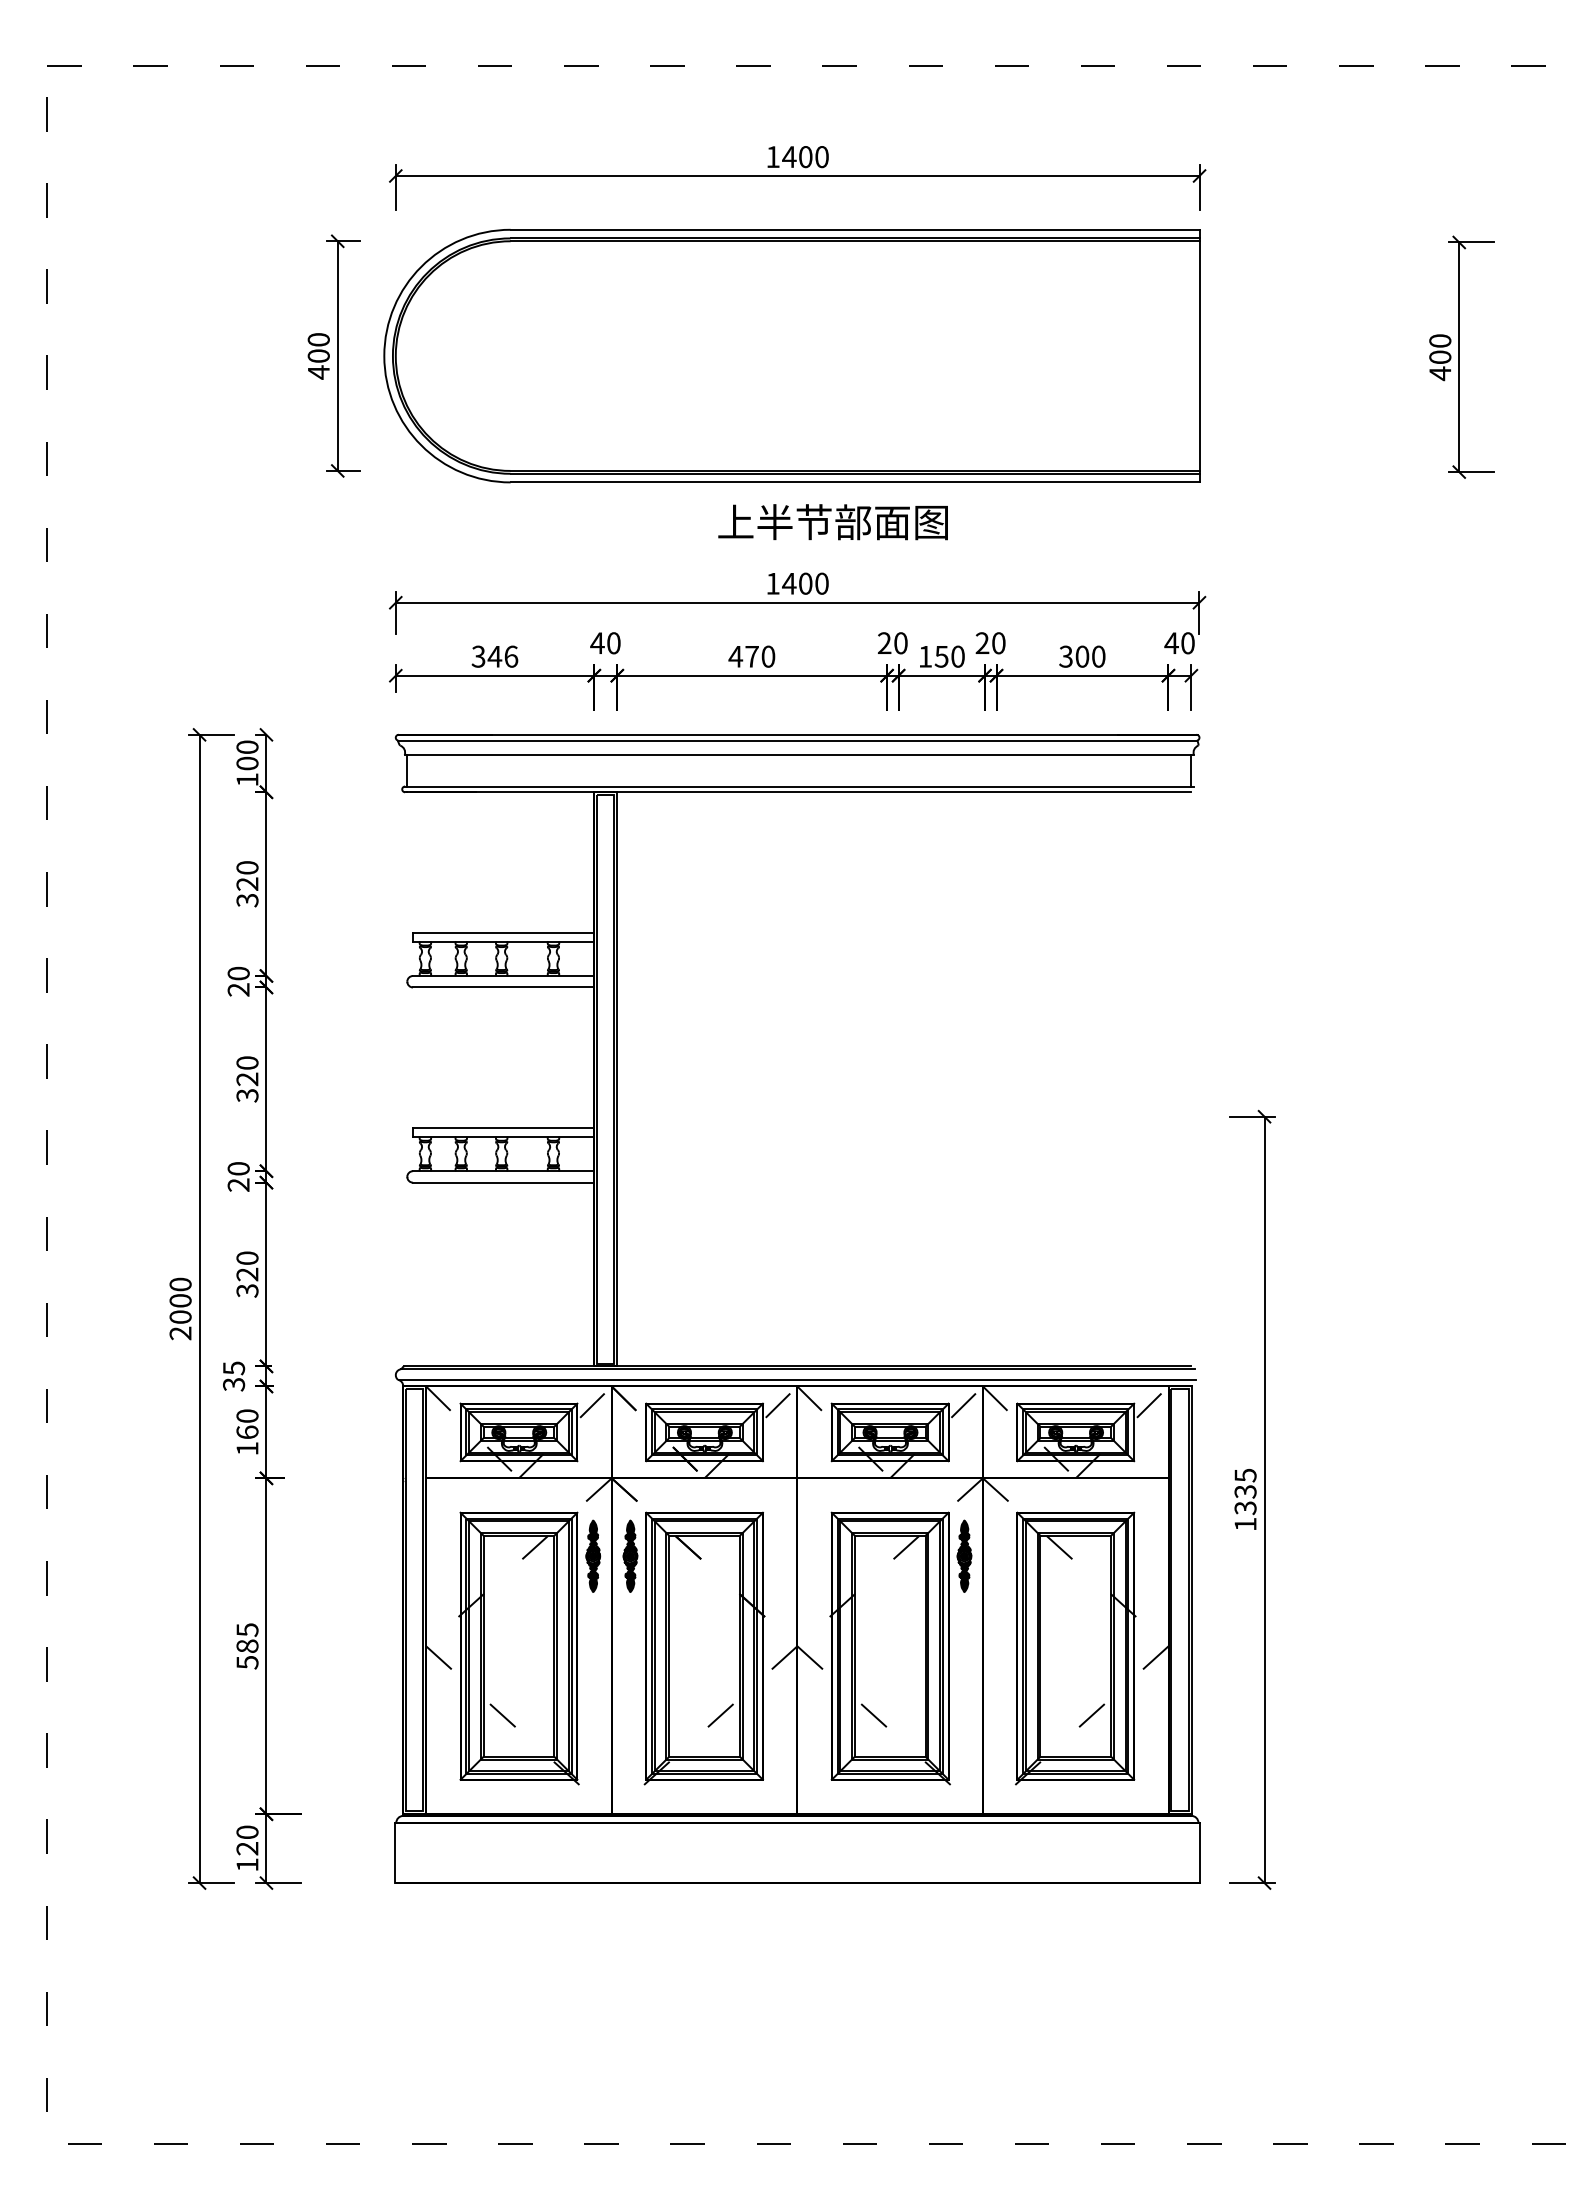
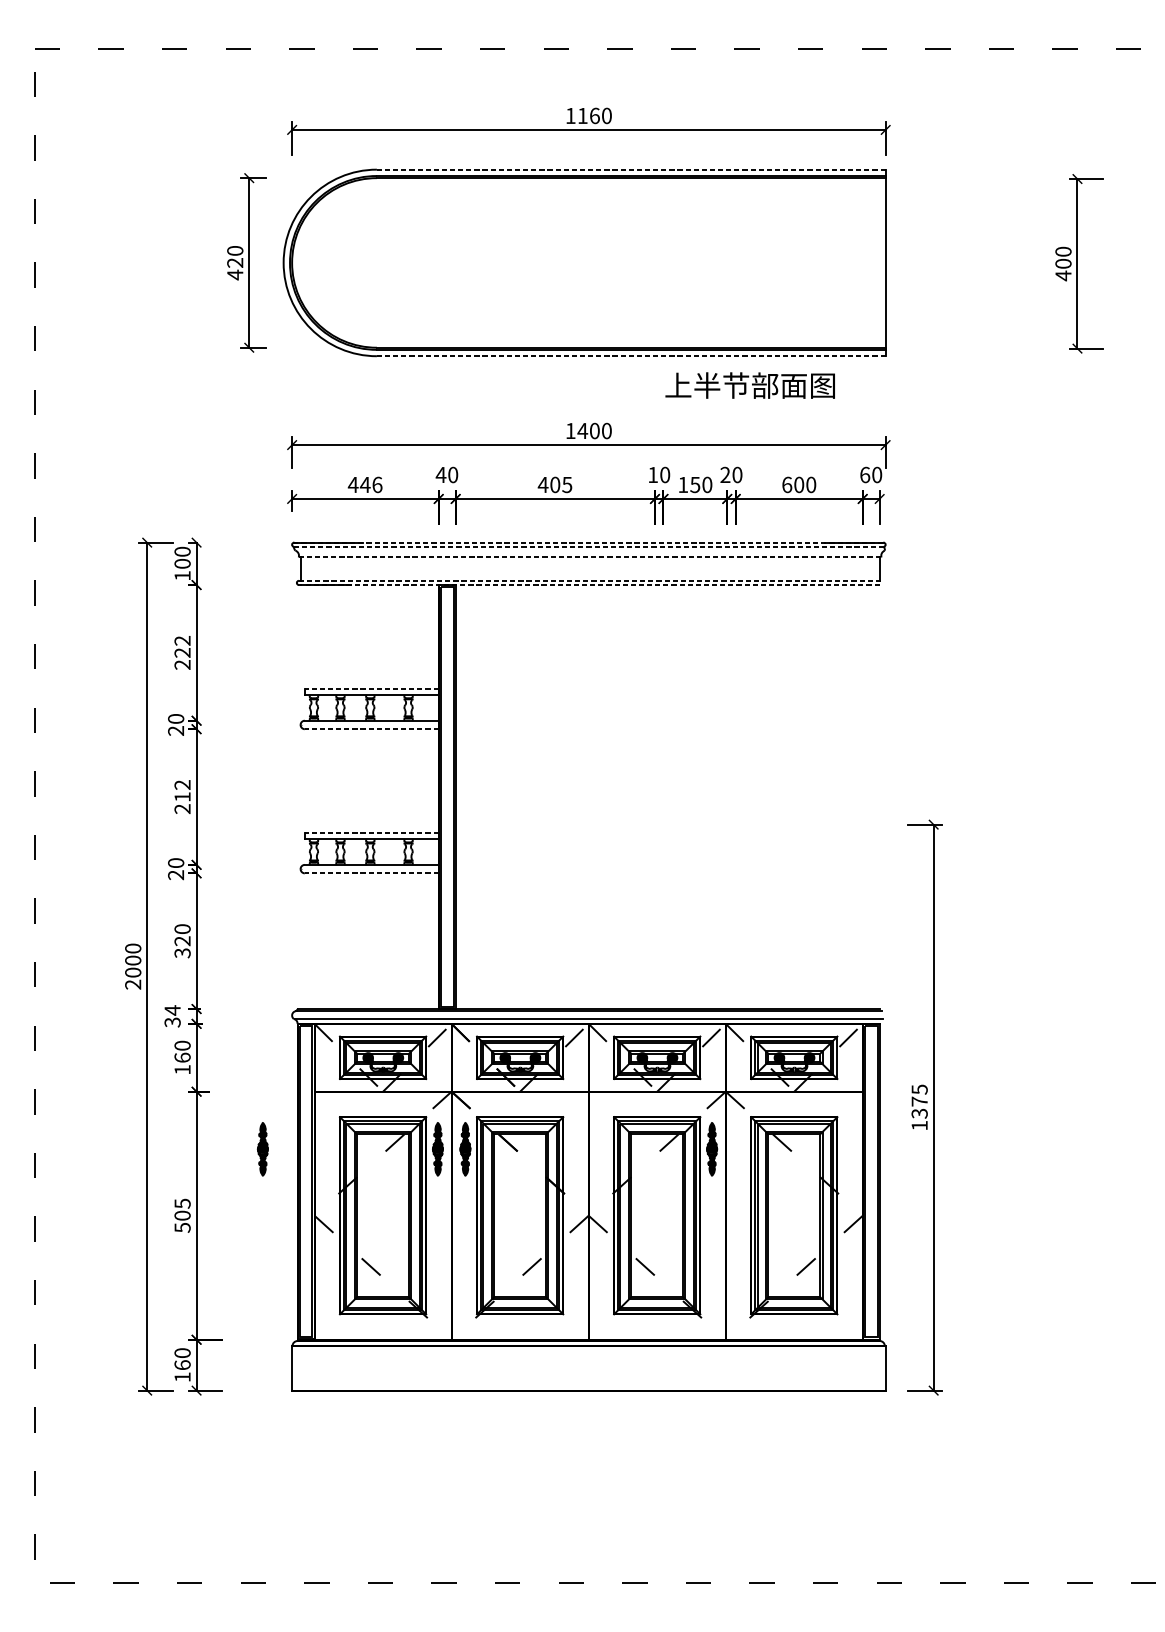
text: (797, 156) -> (588, 115), 1400 -> 1160
line: (854, 229) -> (630, 169), solid -> dashed
text: (318, 355) -> (235, 262), 400 -> 420
line: (854, 482) -> (630, 356), solid -> dashed
text: (832, 522) -> (749, 385), moved
text: (884, 642) -> (653, 474), 20 -> 10
text: (1171, 643) -> (864, 475), 40 -> 60
text: (478, 656) -> (353, 484), 346 -> 446
text: (760, 656) -> (561, 484), 470 -> 405
text: (1065, 656) -> (786, 484), 300 -> 600
line: (797, 734) -> (588, 542), solid -> dashed
line: (798, 740) -> (589, 546), solid -> dashed
line: (799, 754) -> (590, 557), solid -> dashed
line: (799, 786) -> (590, 580), solid -> dashed
line: (800, 792) -> (590, 585), solid -> dashed
text: (247, 884) -> (182, 653), 320 -> 222
line: (503, 932) -> (371, 688), solid -> dashed
line: (503, 987) -> (371, 729), solid -> dashed
text: (247, 1079) -> (182, 797), 320 -> 212
line: (503, 1128) -> (371, 833), solid -> dashed
line: (503, 1182) -> (371, 873), solid -> dashed
text: (234, 1368) -> (173, 1010), 35 -> 34
text: (1245, 1491) -> (919, 1101), 1335 -> 1375
part: (356, 1555) -> (263, 1148), added
text: (247, 1645) -> (182, 1215), 585 -> 505
text: (247, 1848) -> (182, 1365), 120 -> 160

